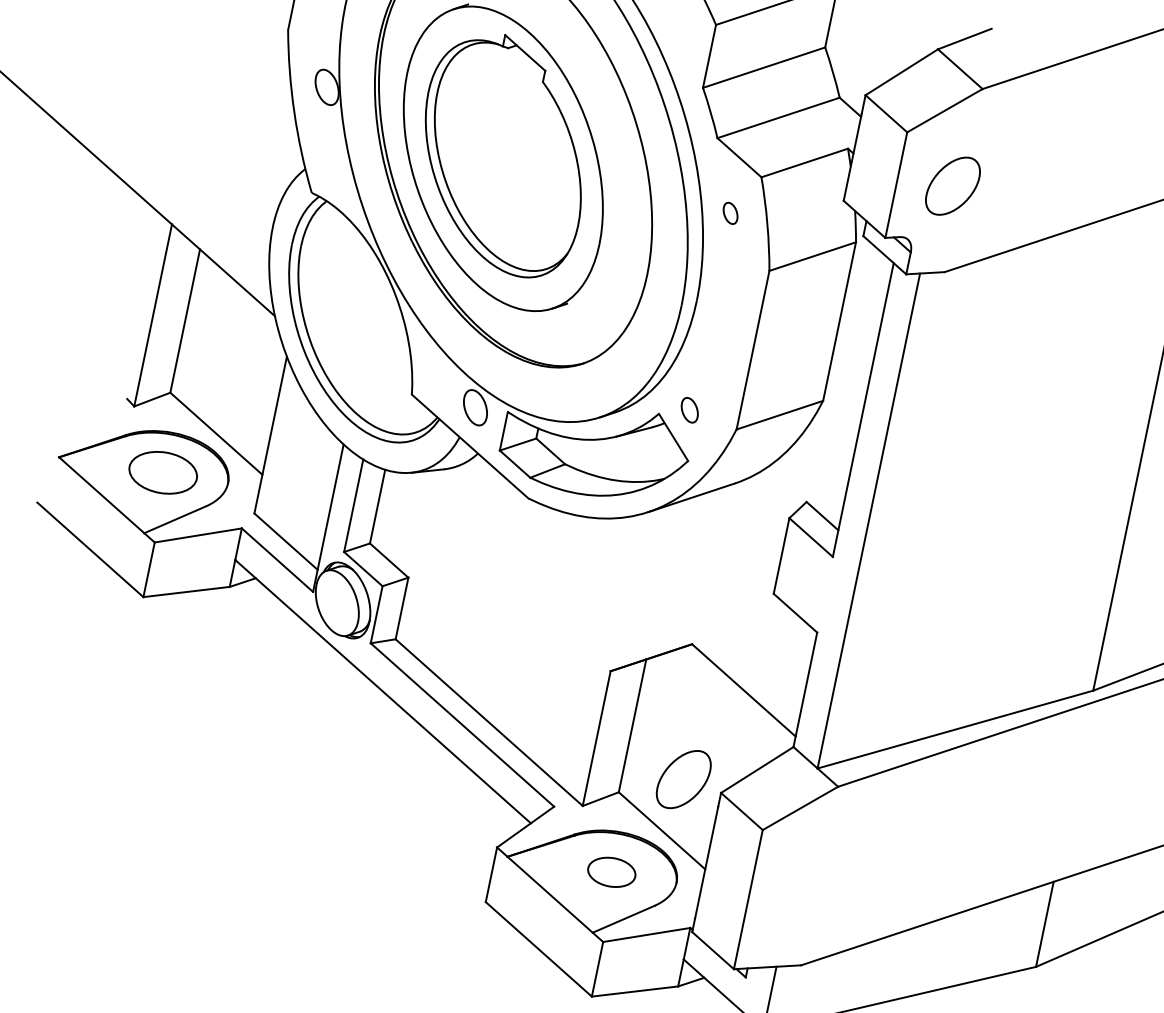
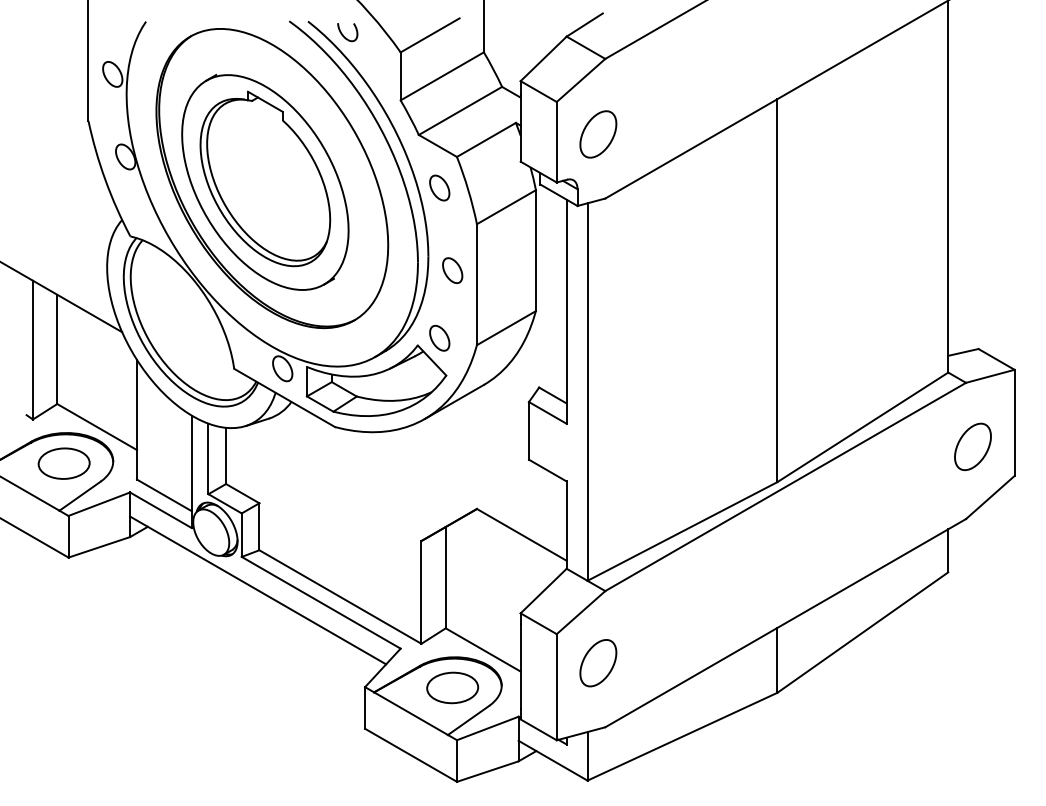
part: (730, 212) -> (439, 187), size x1.67
part: (724, 324) -> (452, 270), added
part: (689, 409) -> (439, 337), size x1.43
part: (683, 780) -> (598, 663), moved
part: (611, 871) -> (452, 687), size x1.43

